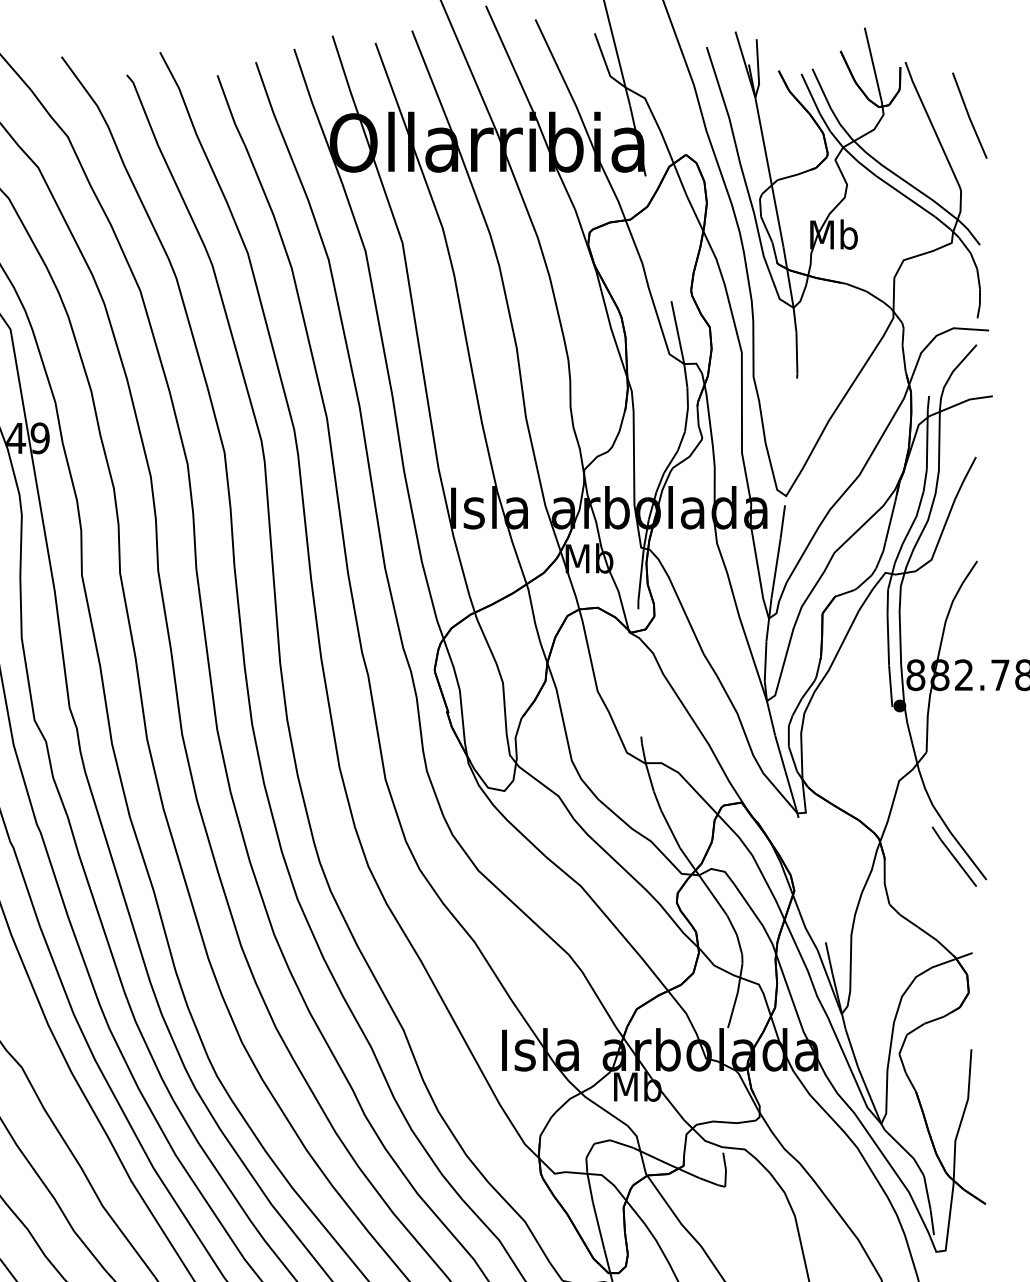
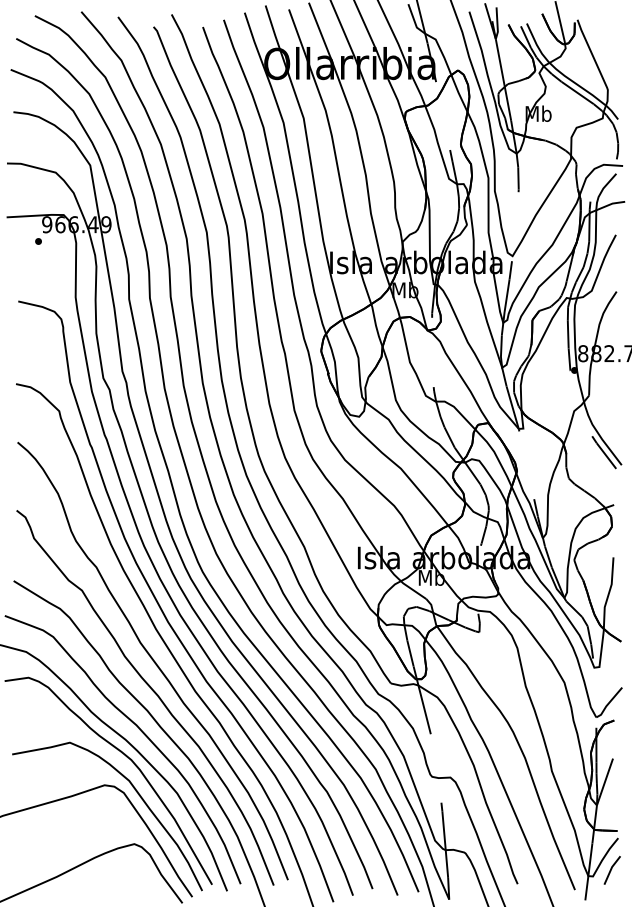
line: (969, 114) -> (612, 48), removed

